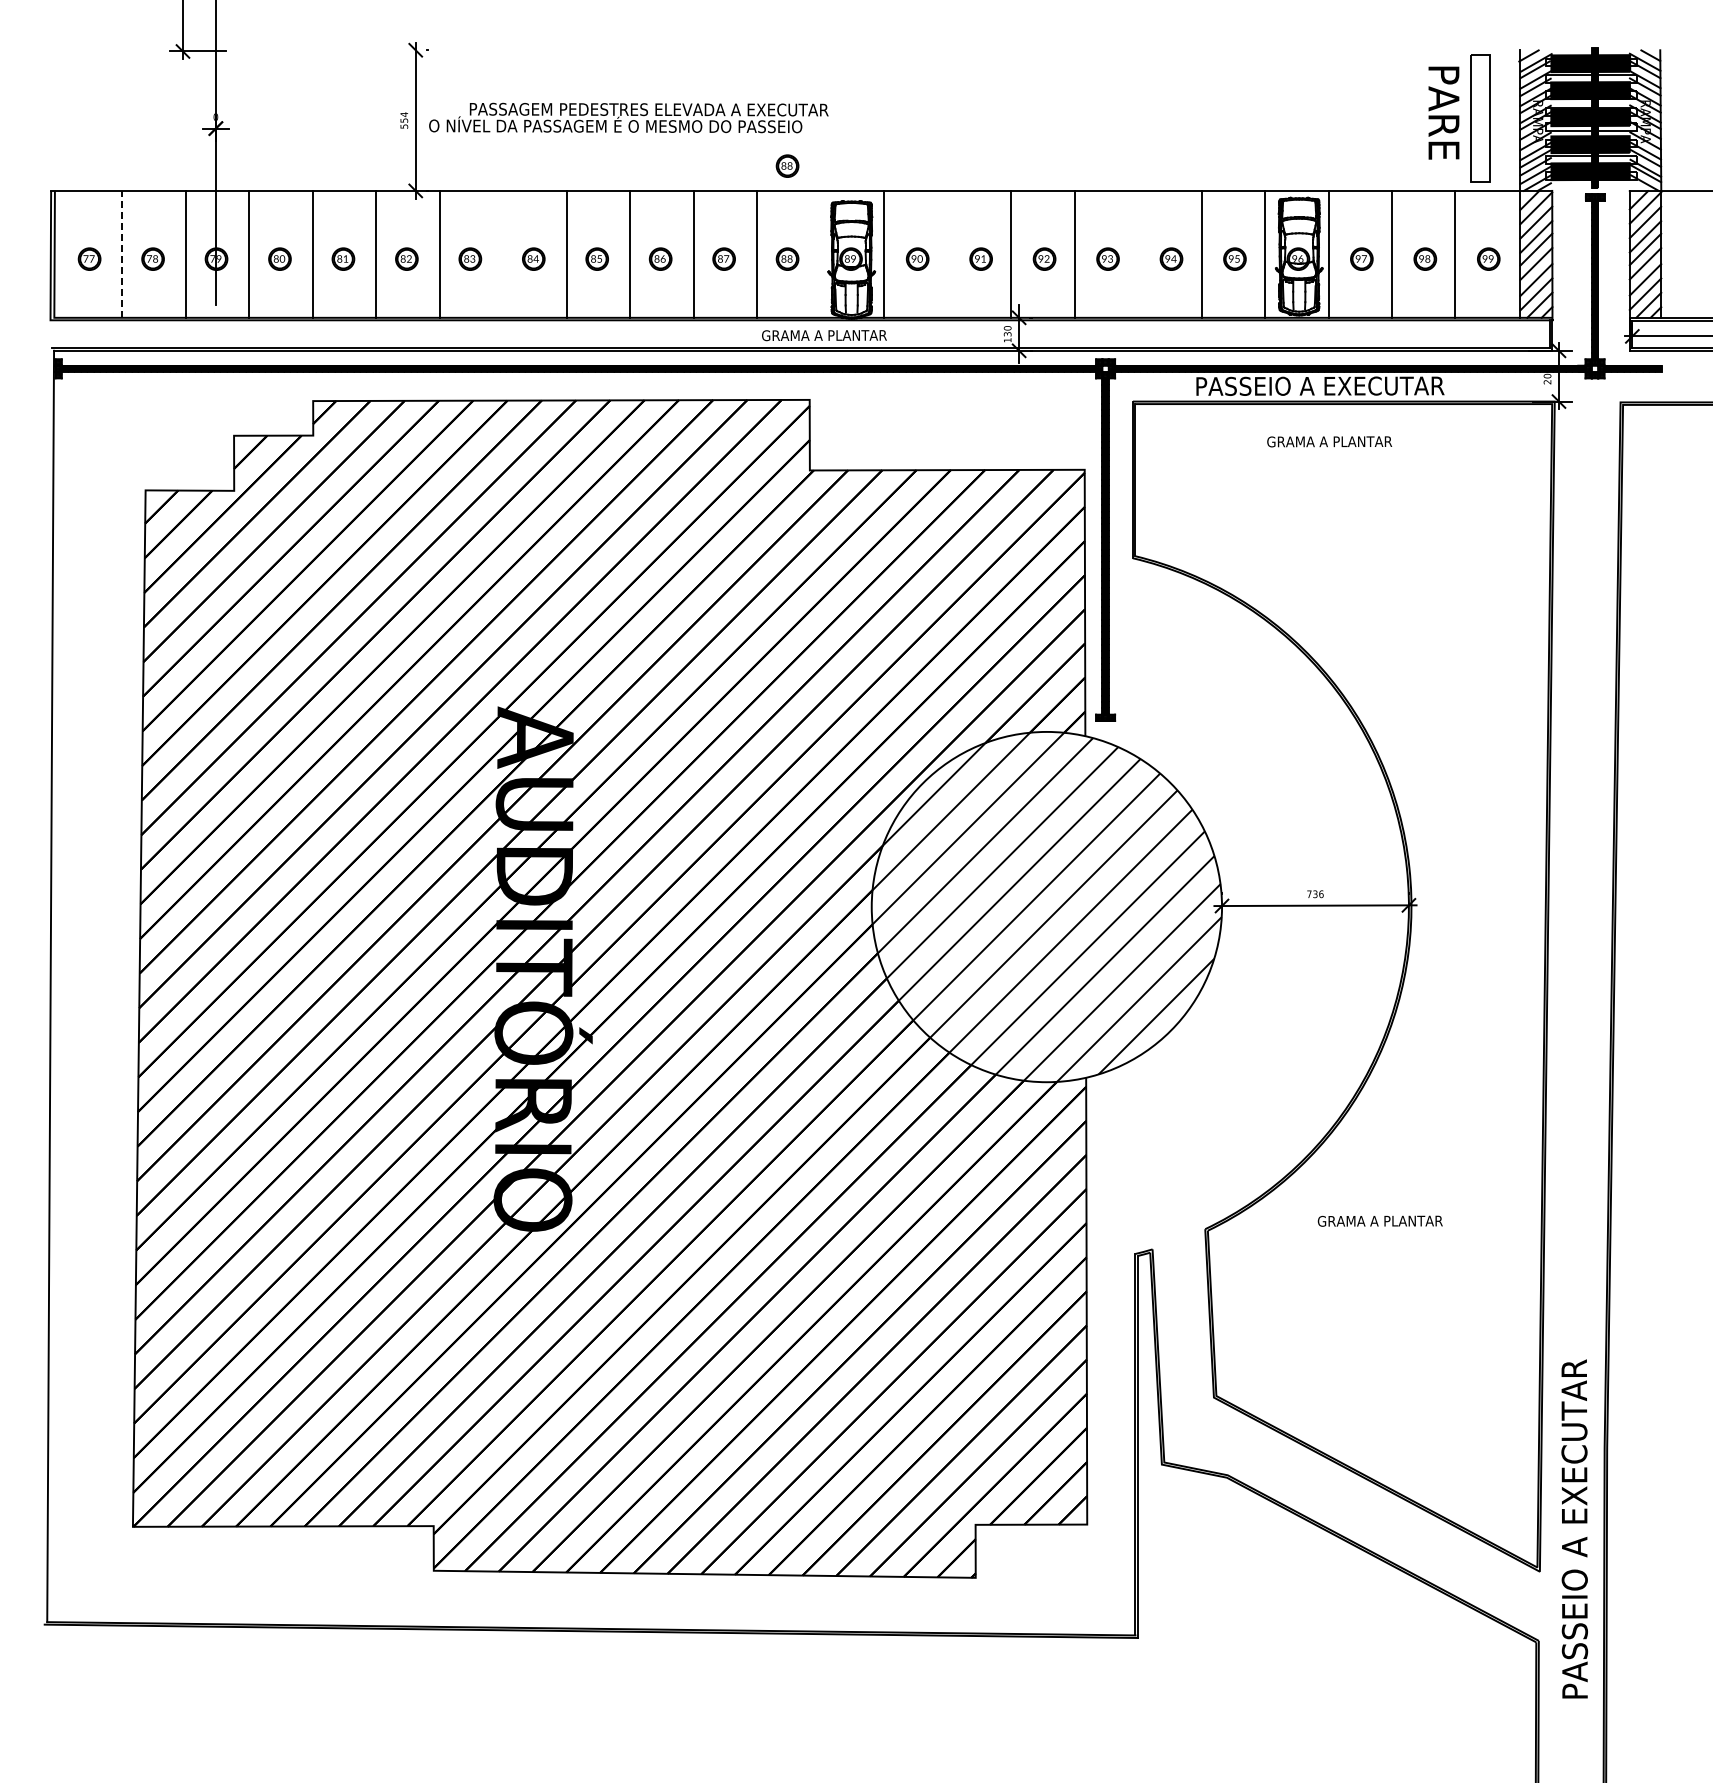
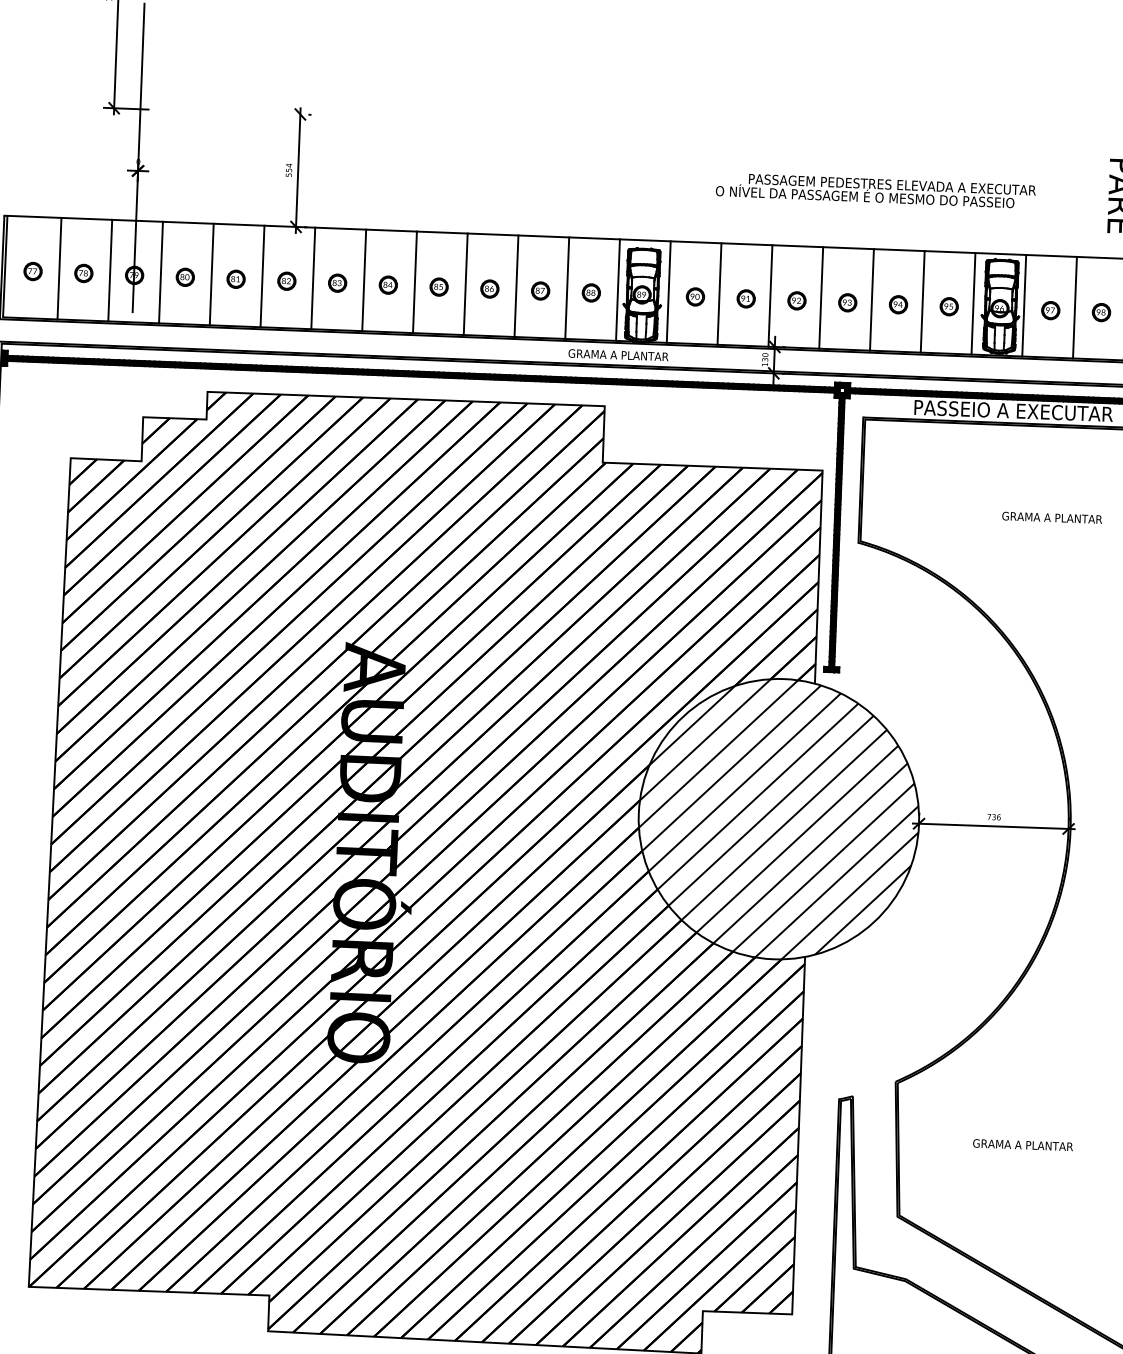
text: (628, 117) -> (875, 190), moved
part: (787, 165) -> (594, 218), removed
line: (122, 253) -> (59, 267), dashed -> solid
line: (503, 253) -> (364, 279), added
line: (820, 253) -> (617, 289), added
line: (947, 253) -> (719, 293), added
line: (1138, 253) -> (872, 299), added
text: (1329, 441) -> (1052, 517), moved
text: (1379, 1220) -> (1022, 1144), moved

